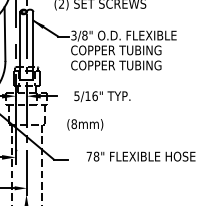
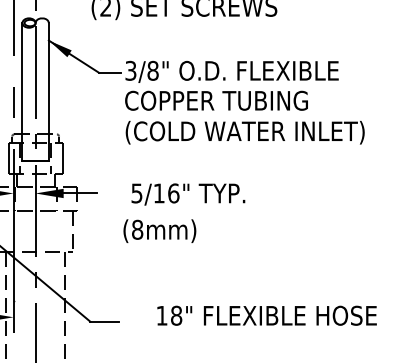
text: (130, 65) -> (245, 131), COPPER TUBING -> (COLD WATER INLET)
text: (85, 124) -> (160, 230), moved
text: (88, 156) -> (160, 315), 78" -> 18"

